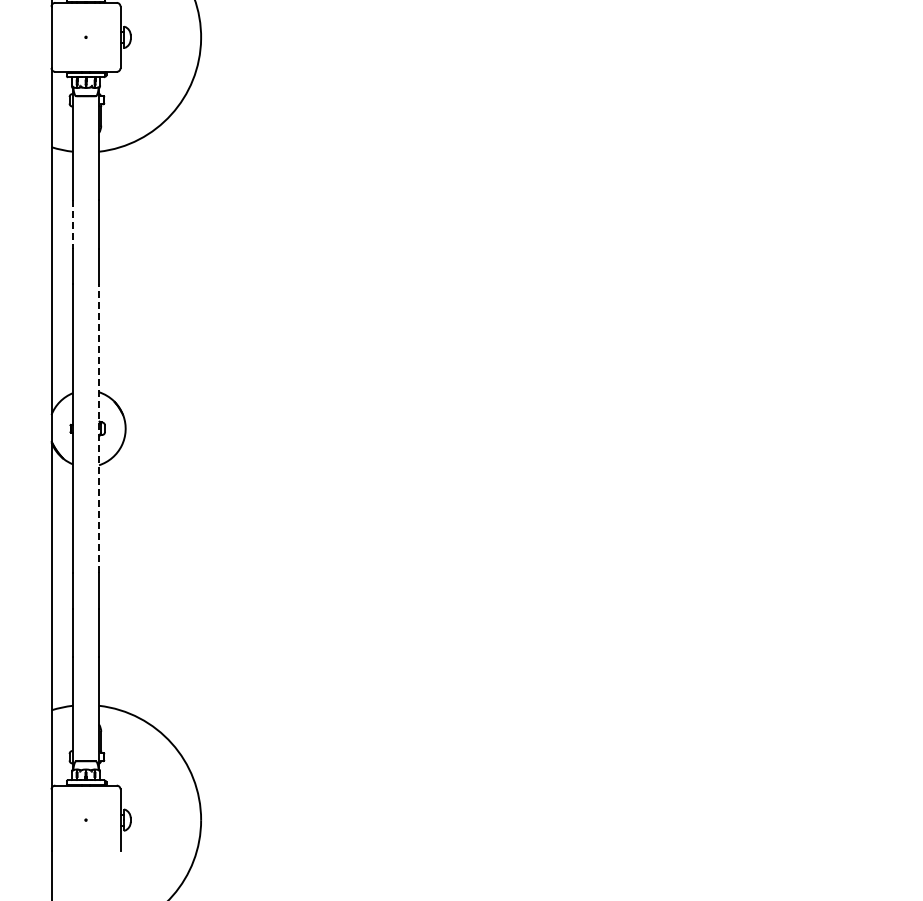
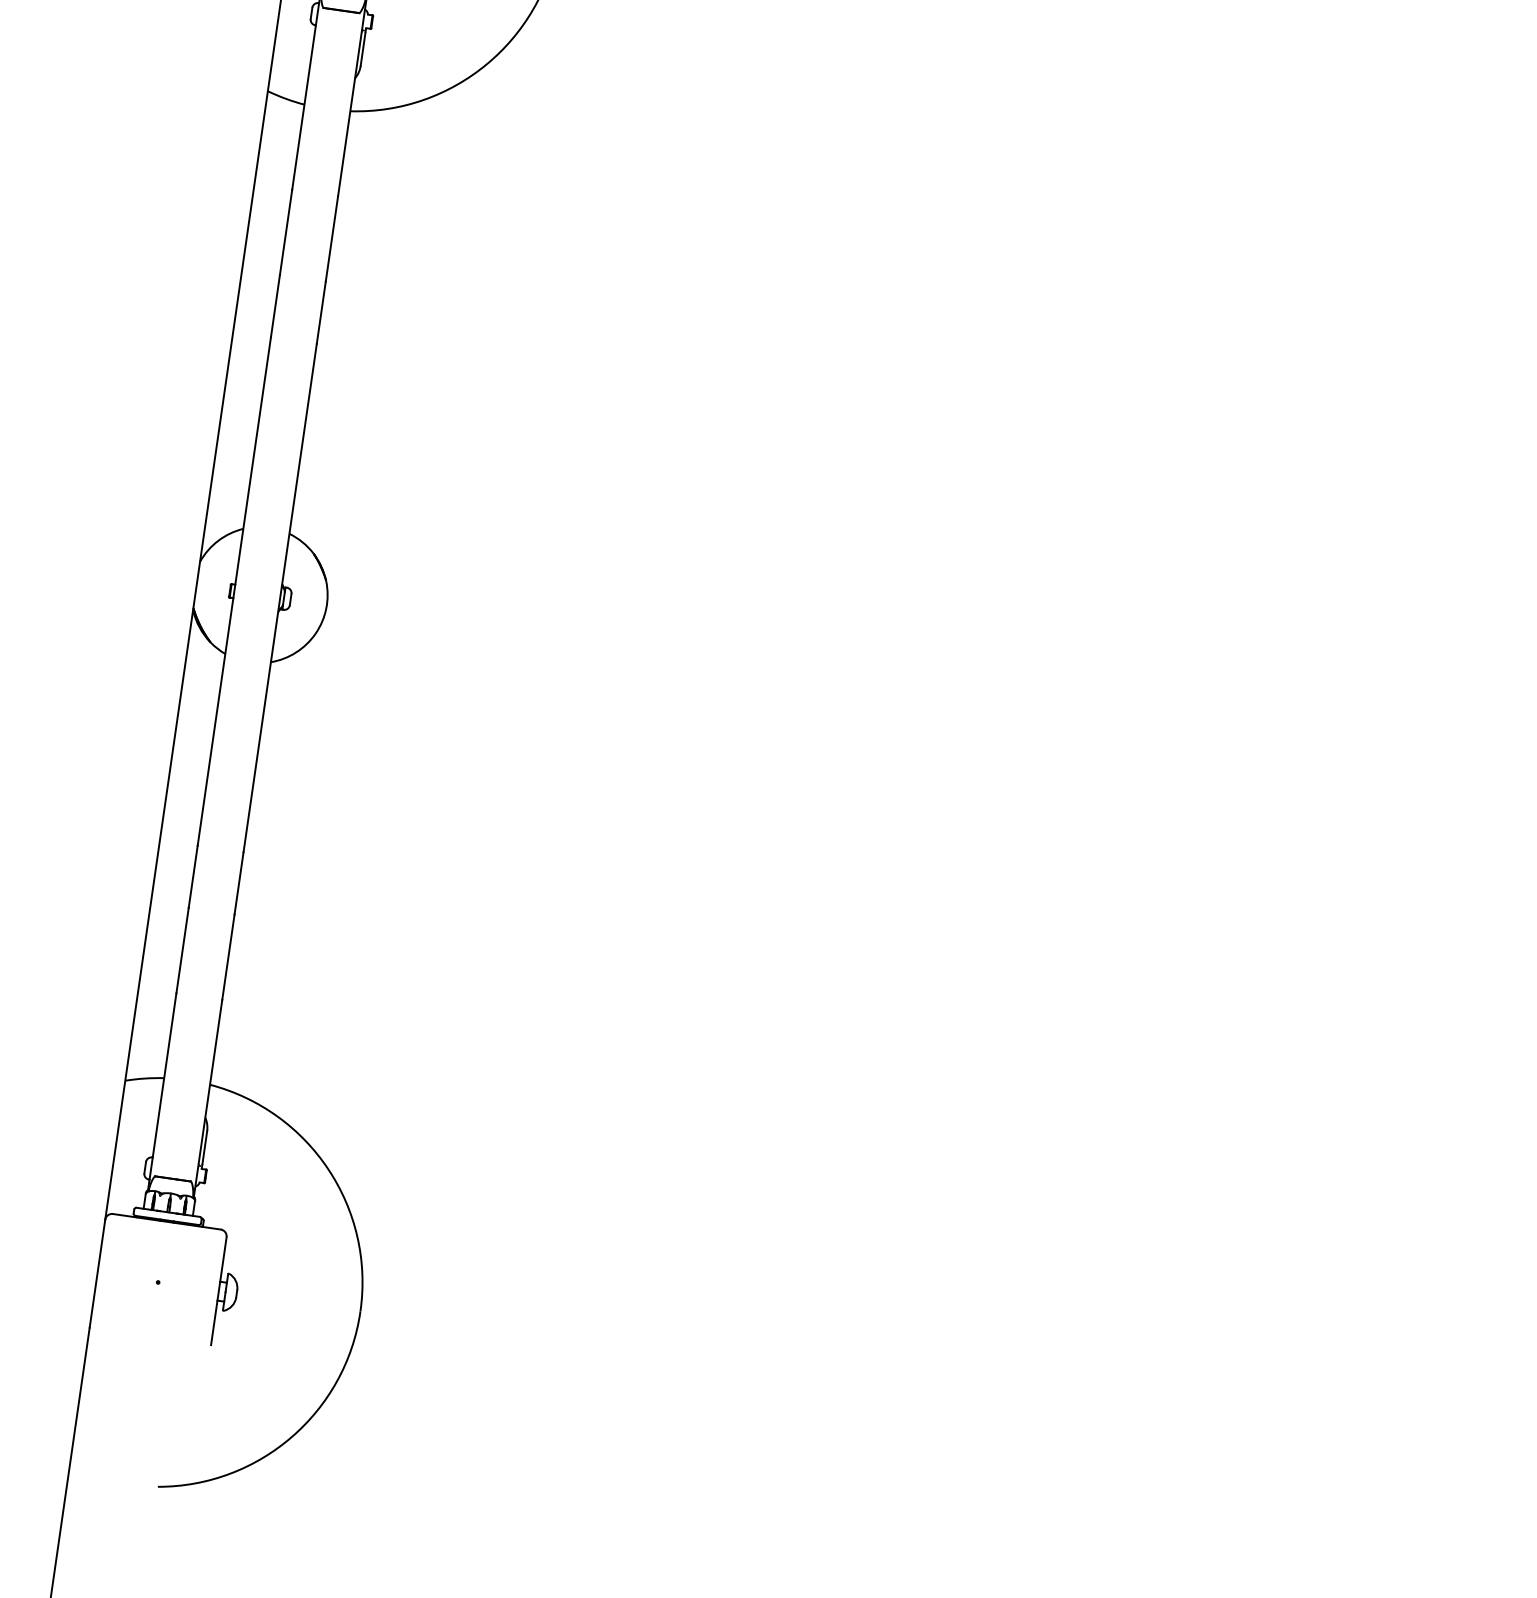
line: (72, 224) -> (285, 232), dashed -> solid
line: (99, 428) -> (280, 597), dashed -> solid

